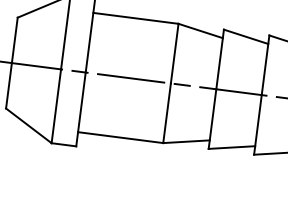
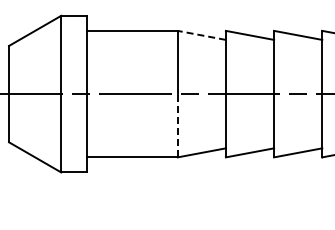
line: (200, 31) -> (201, 35), solid -> dashed
line: (166, 112) -> (177, 125), solid -> dashed

